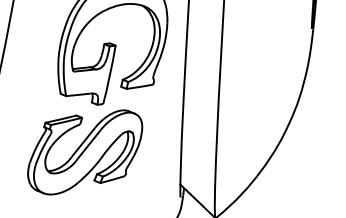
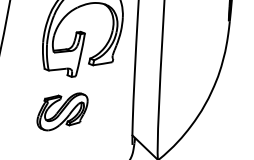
part: (85, 151) -> (62, 111), size x0.6

